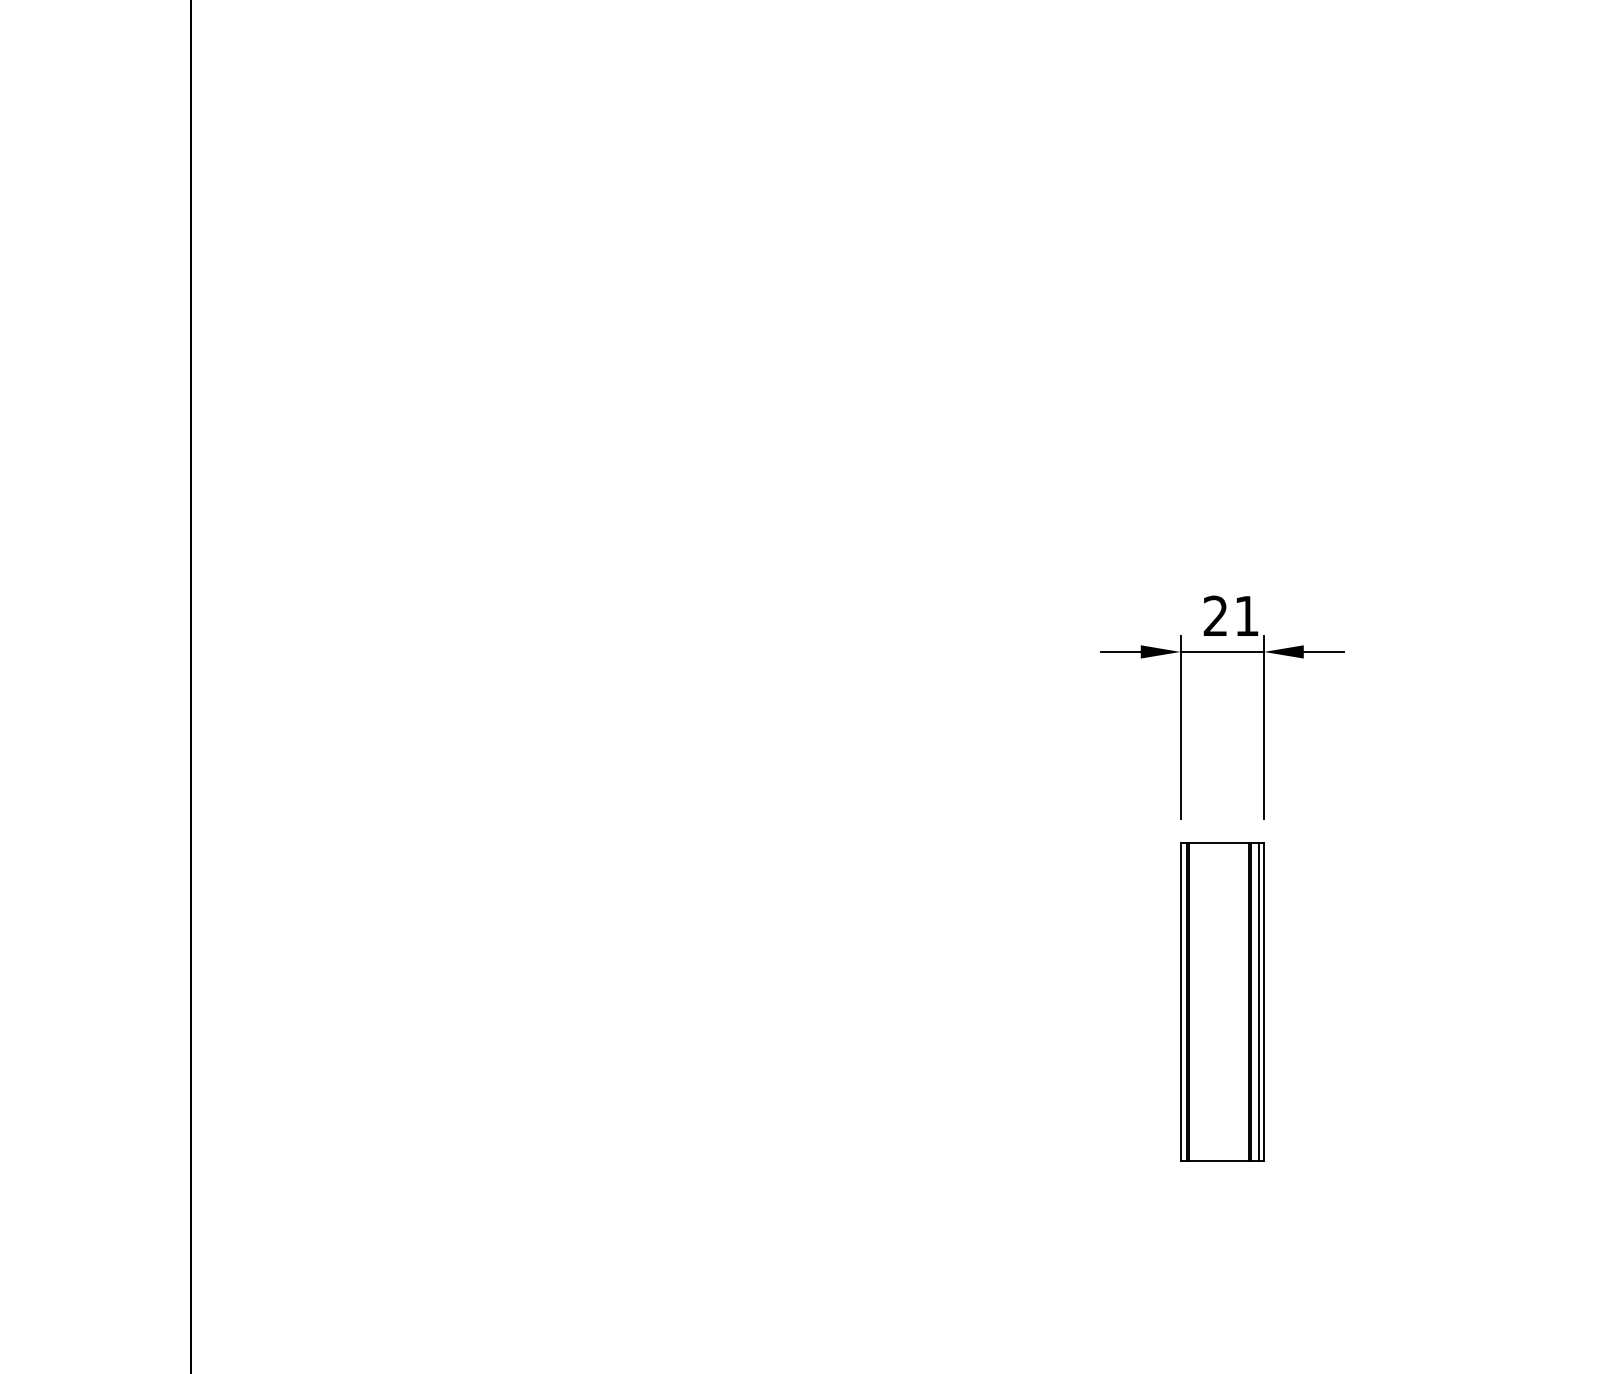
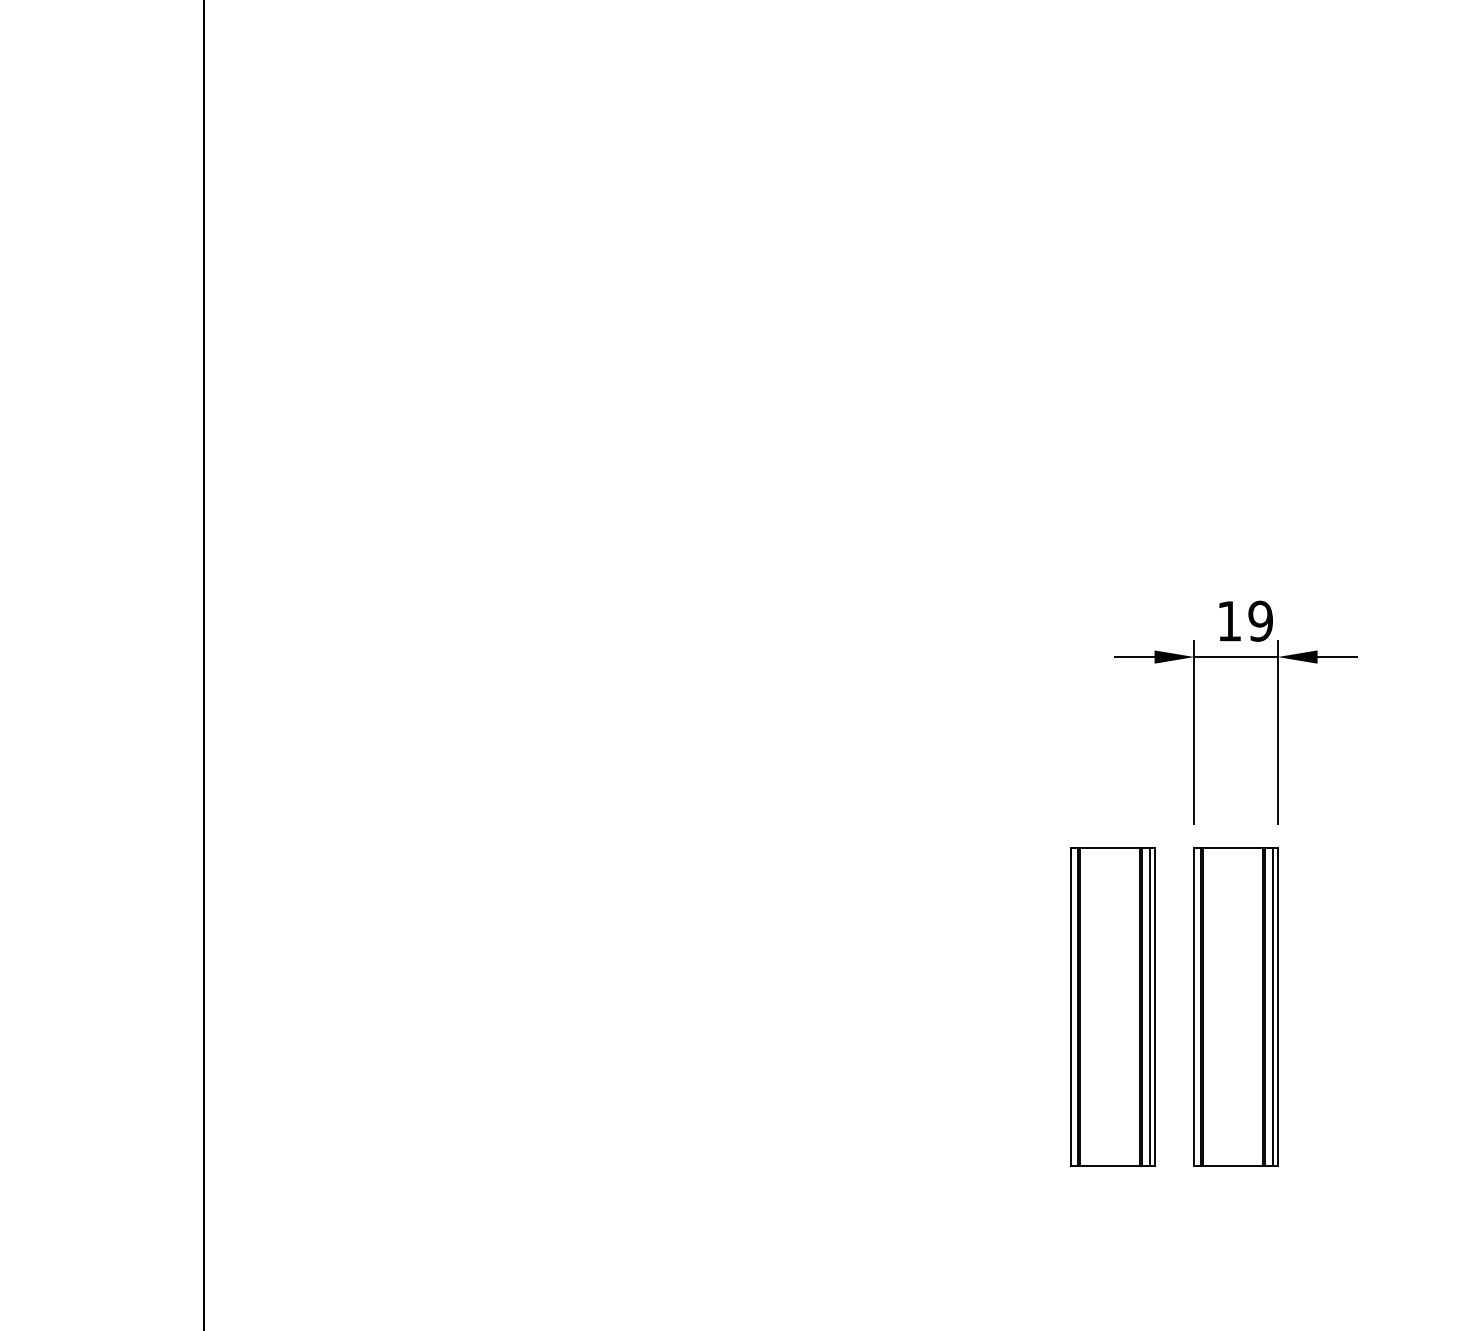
text: (1231, 615) -> (1245, 620), 21 -> 19
part: (1099, 1001) -> (1113, 1006), added

